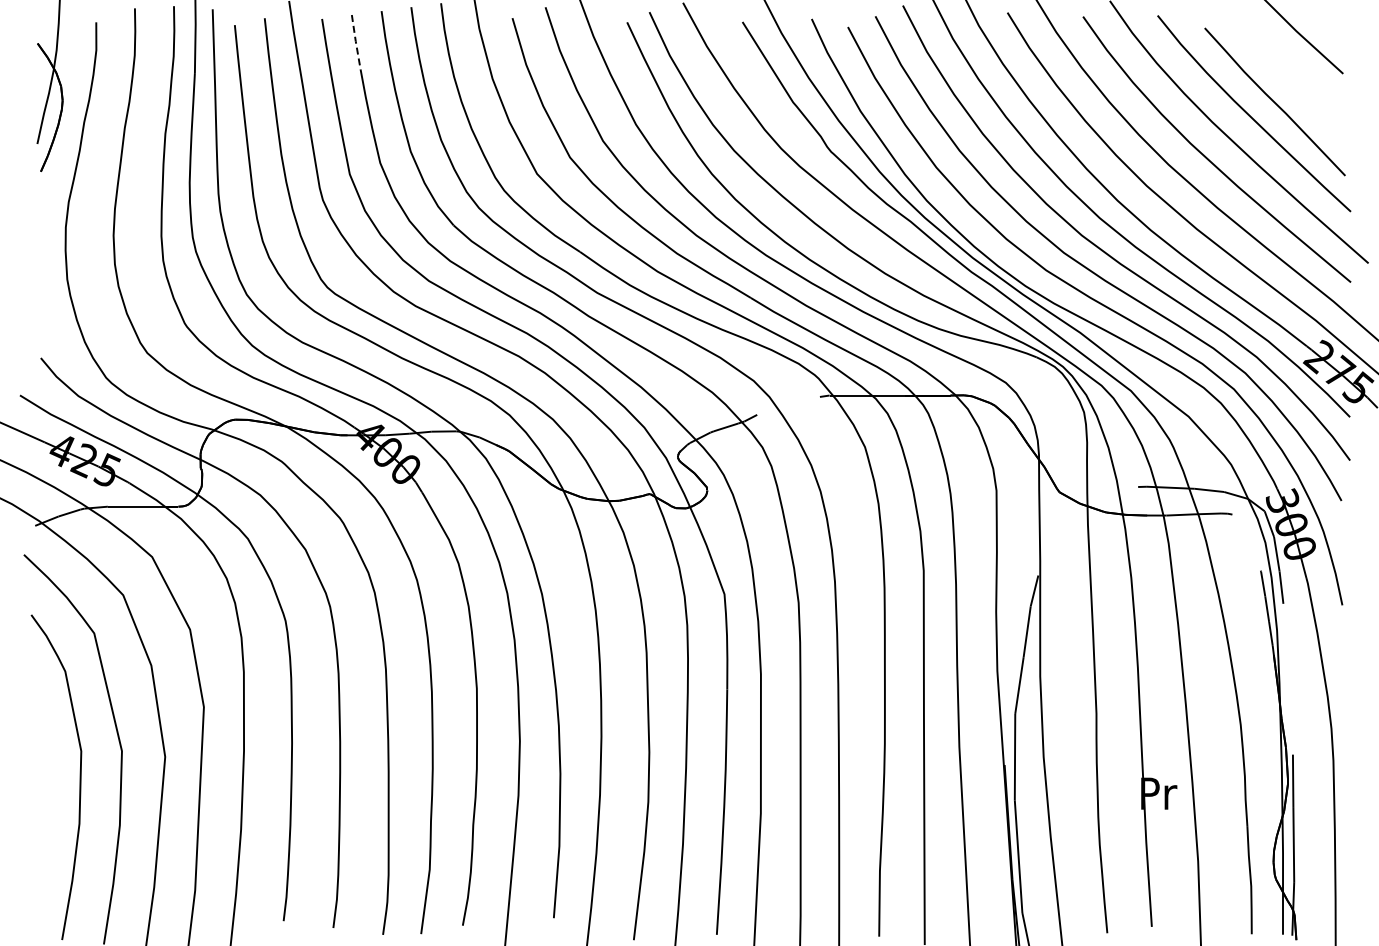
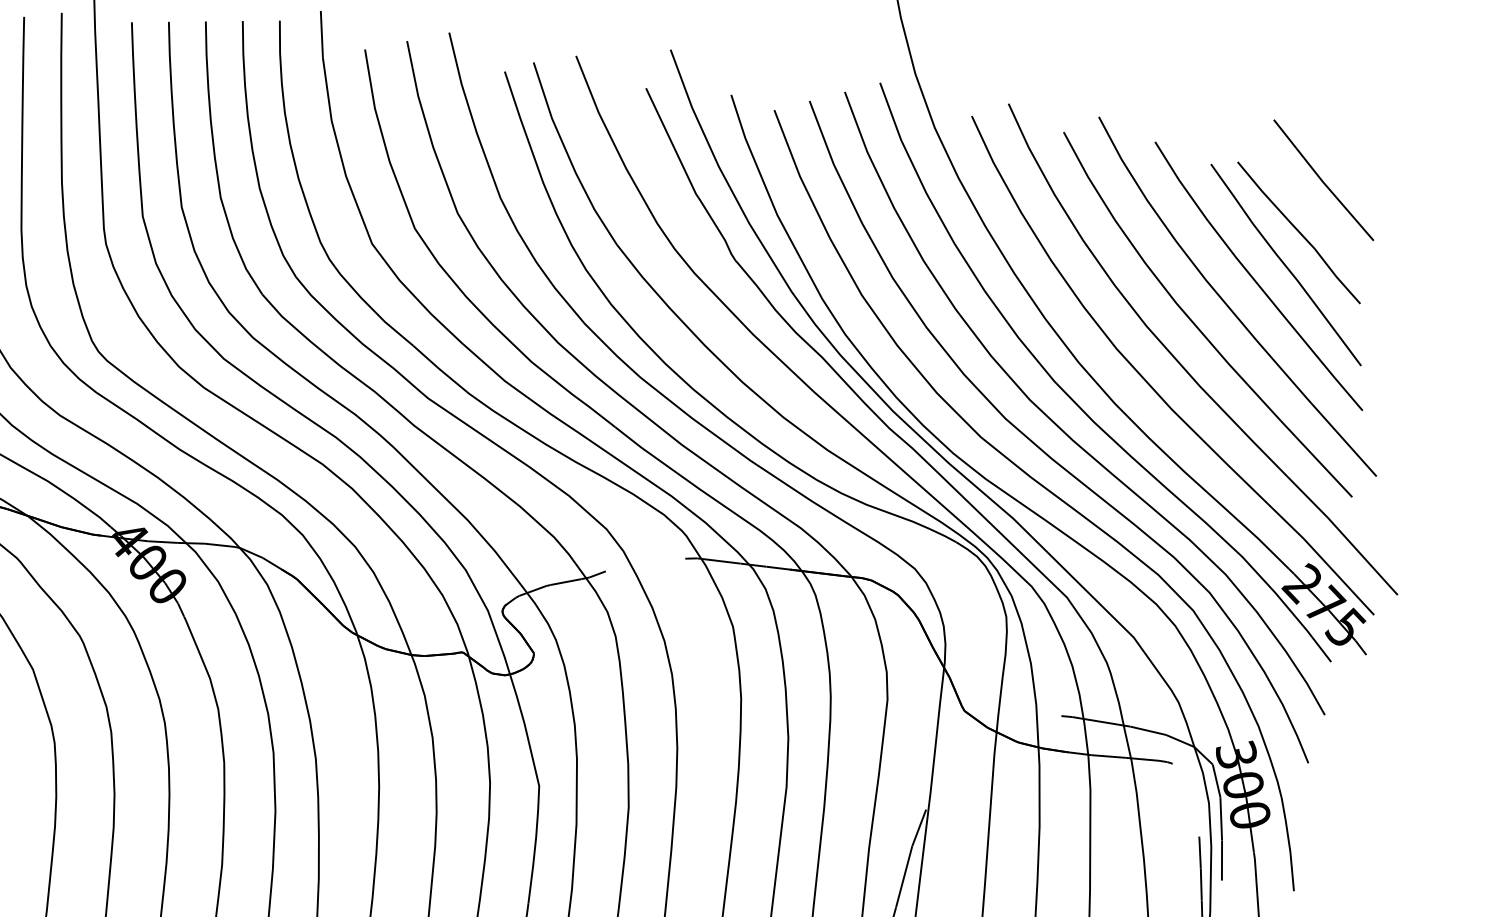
line: (355, 42) -> (169, 56), dashed -> solid
curve: (1281, 74) -> (1298, 232), added

